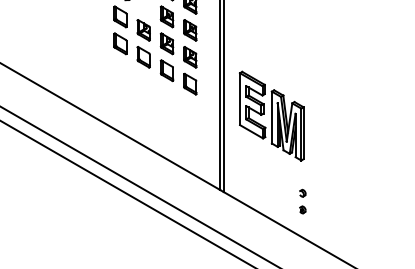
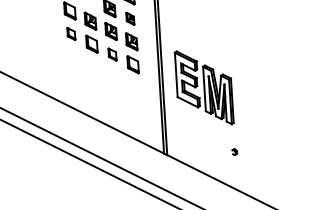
part: (190, 30) -> (130, 18), size x0.7
part: (120, 43) -> (71, 33), size x0.7
part: (166, 70) -> (112, 54), size x0.7
part: (302, 209) -> (235, 165), removed

